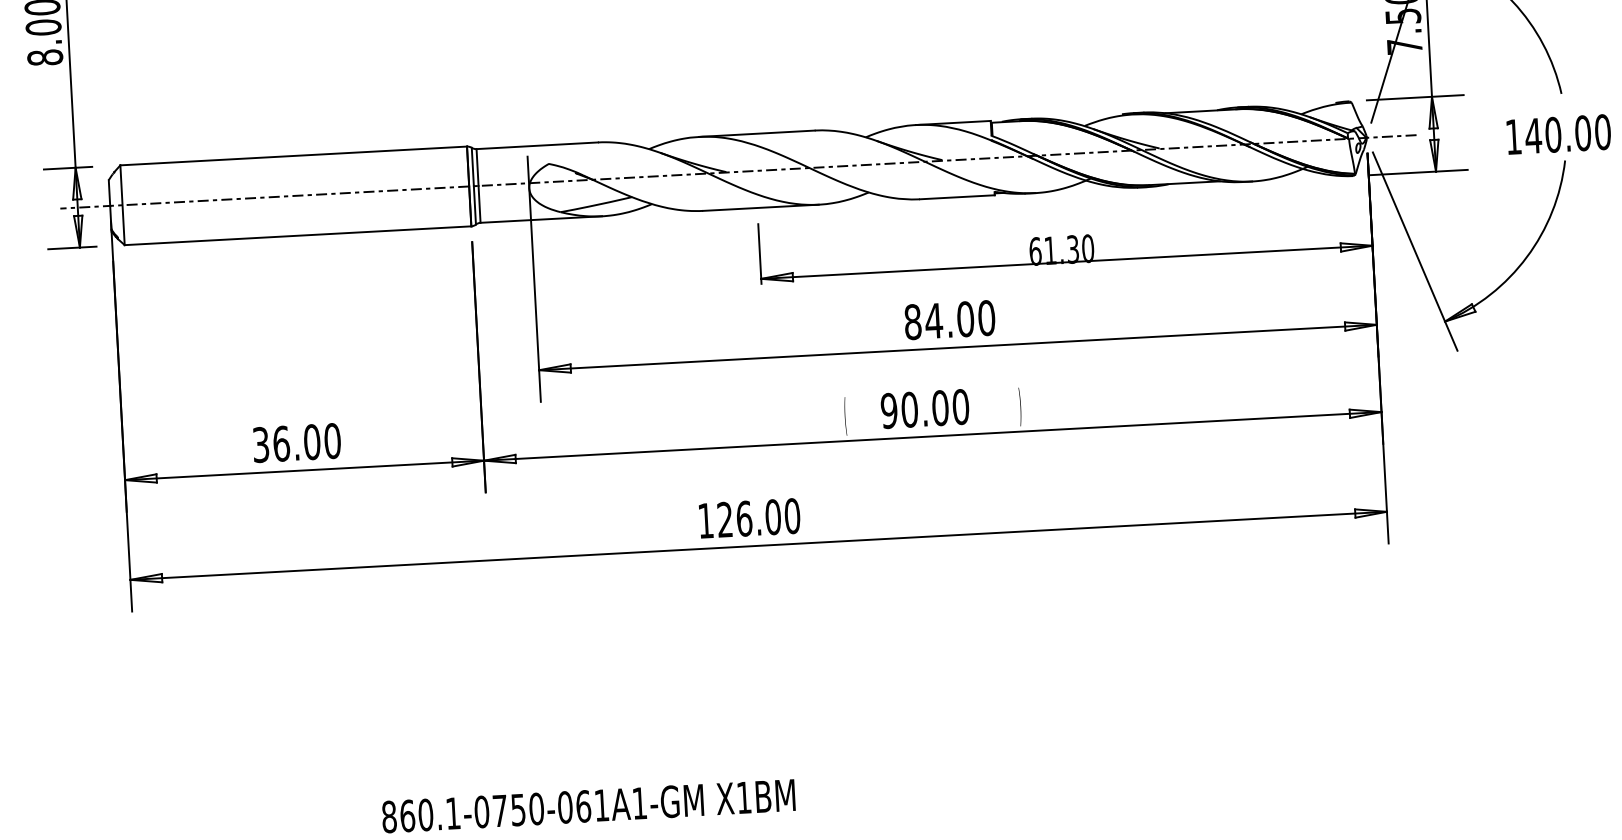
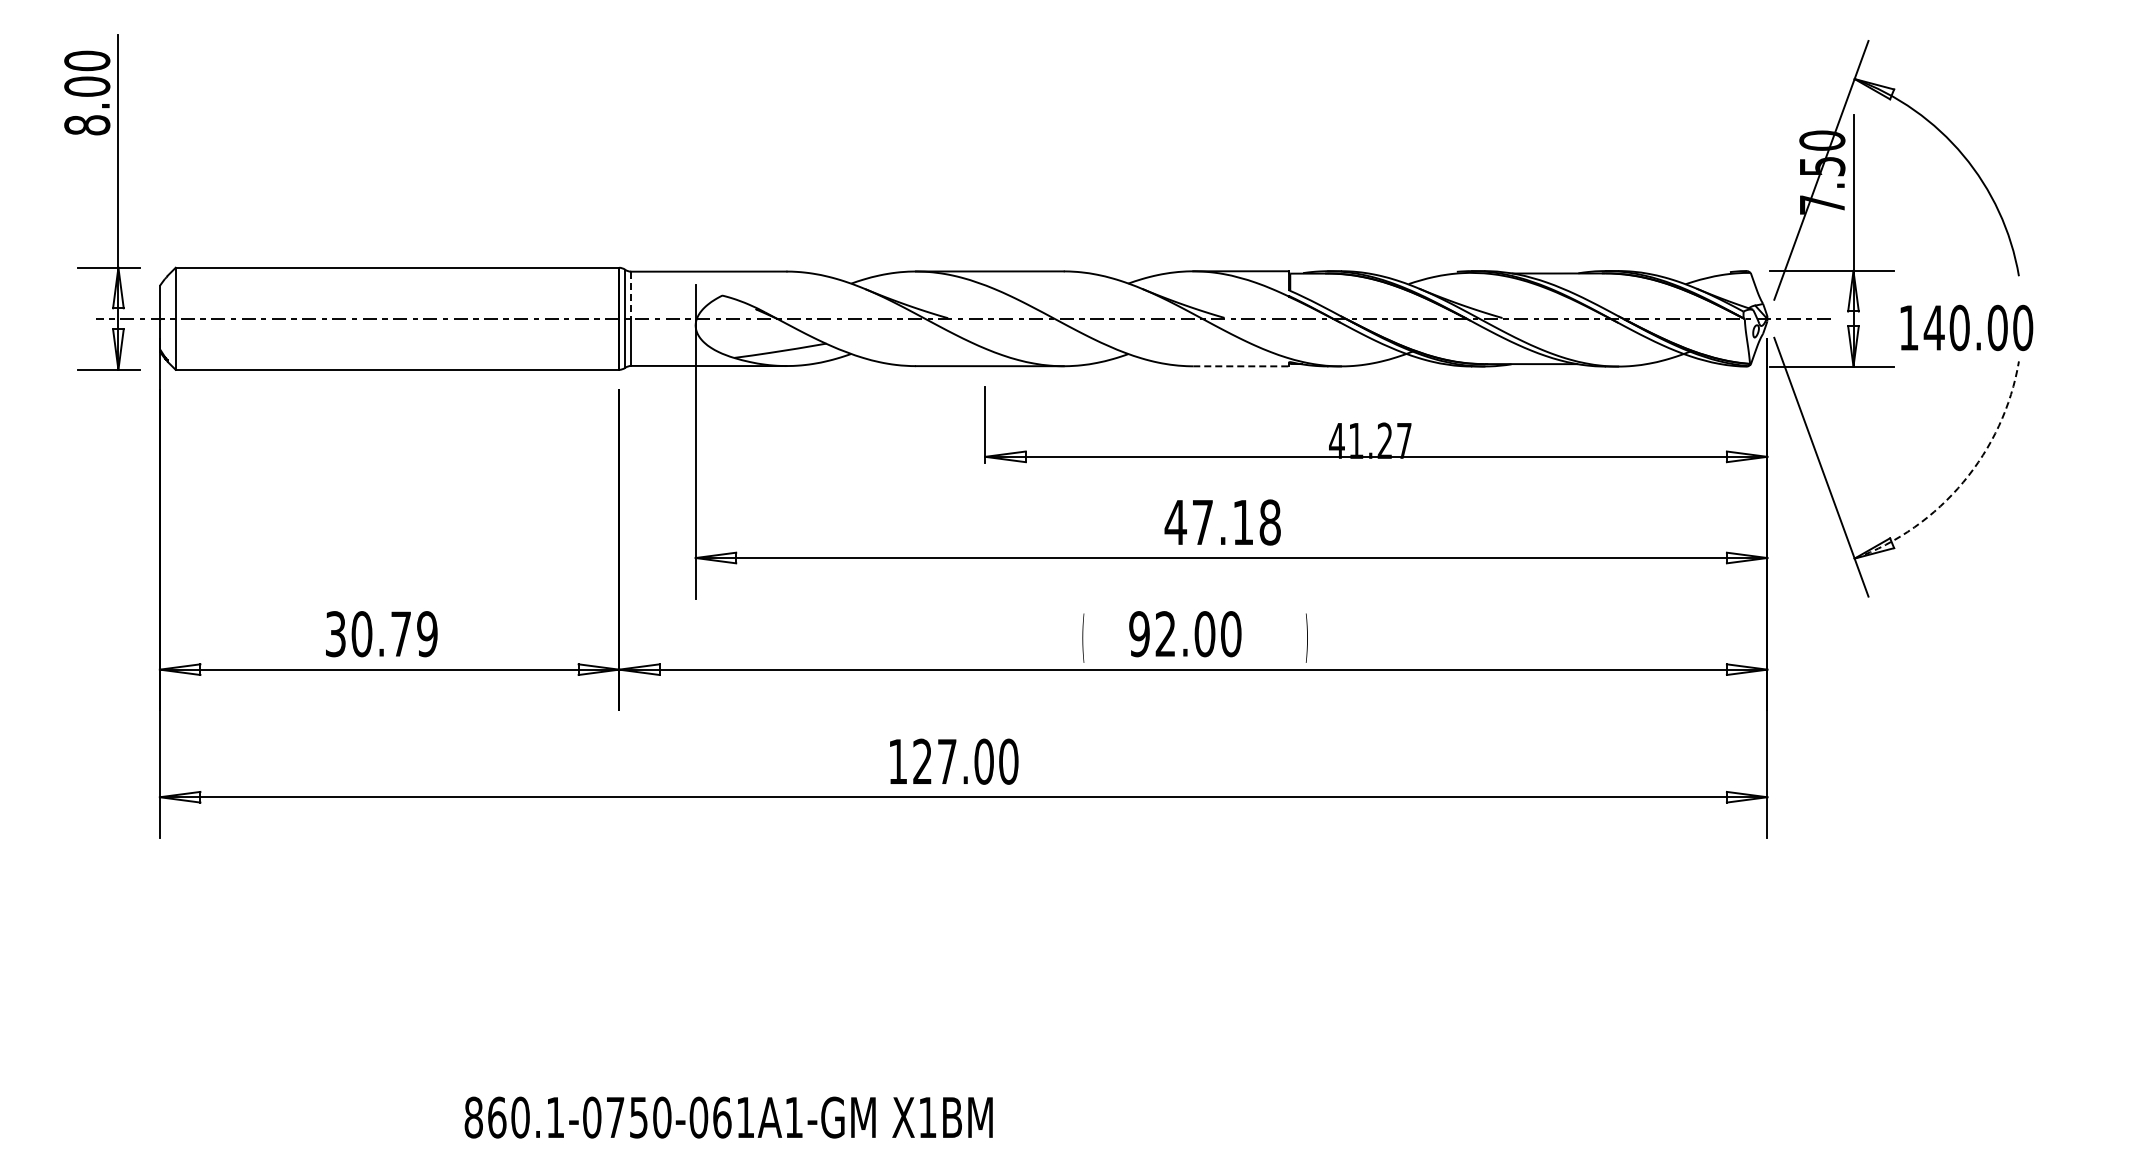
text: (1558, 134) -> (1966, 327), moved
line: (477, 167) -> (631, 295), solid -> dashed
line: (957, 197) -> (1241, 366), solid -> dashed
text: (1061, 249) -> (1370, 440), 61.30 -> 41.27
arc: (1526, 257) -> (1963, 482), solid -> dashed
text: (949, 320) -> (1222, 522), 84.00 -> 47.18
text: (909, 410) -> (1165, 634), 90.00 -> 92.00
text: (306, 442) -> (394, 634), 36.00 -> 30.79
text: (744, 518) -> (947, 761), 126.00 -> 127.00

